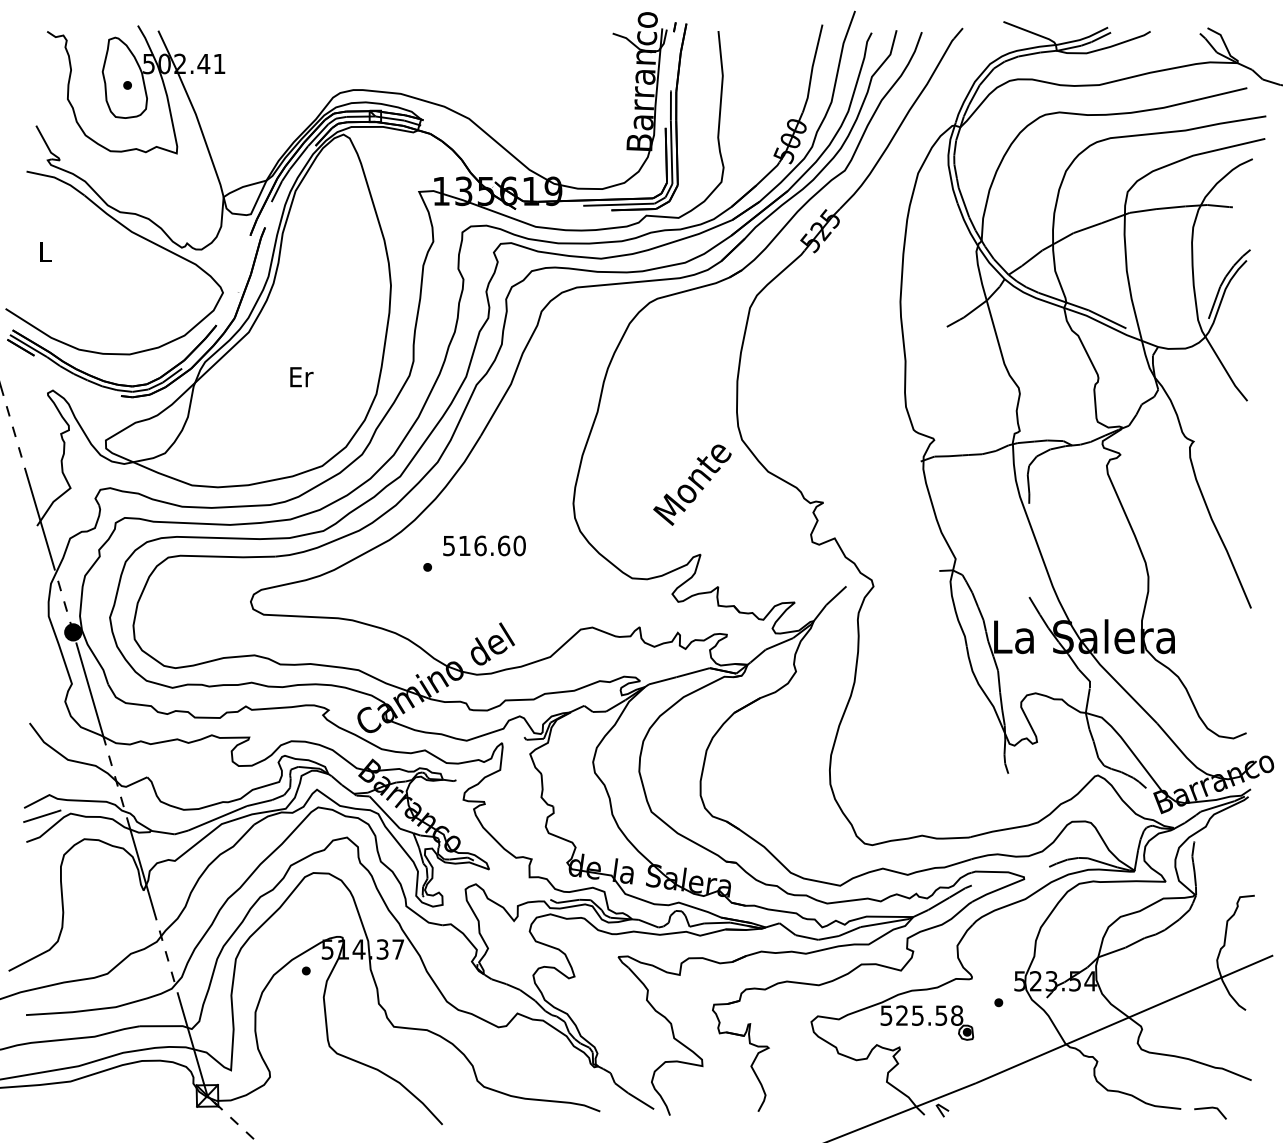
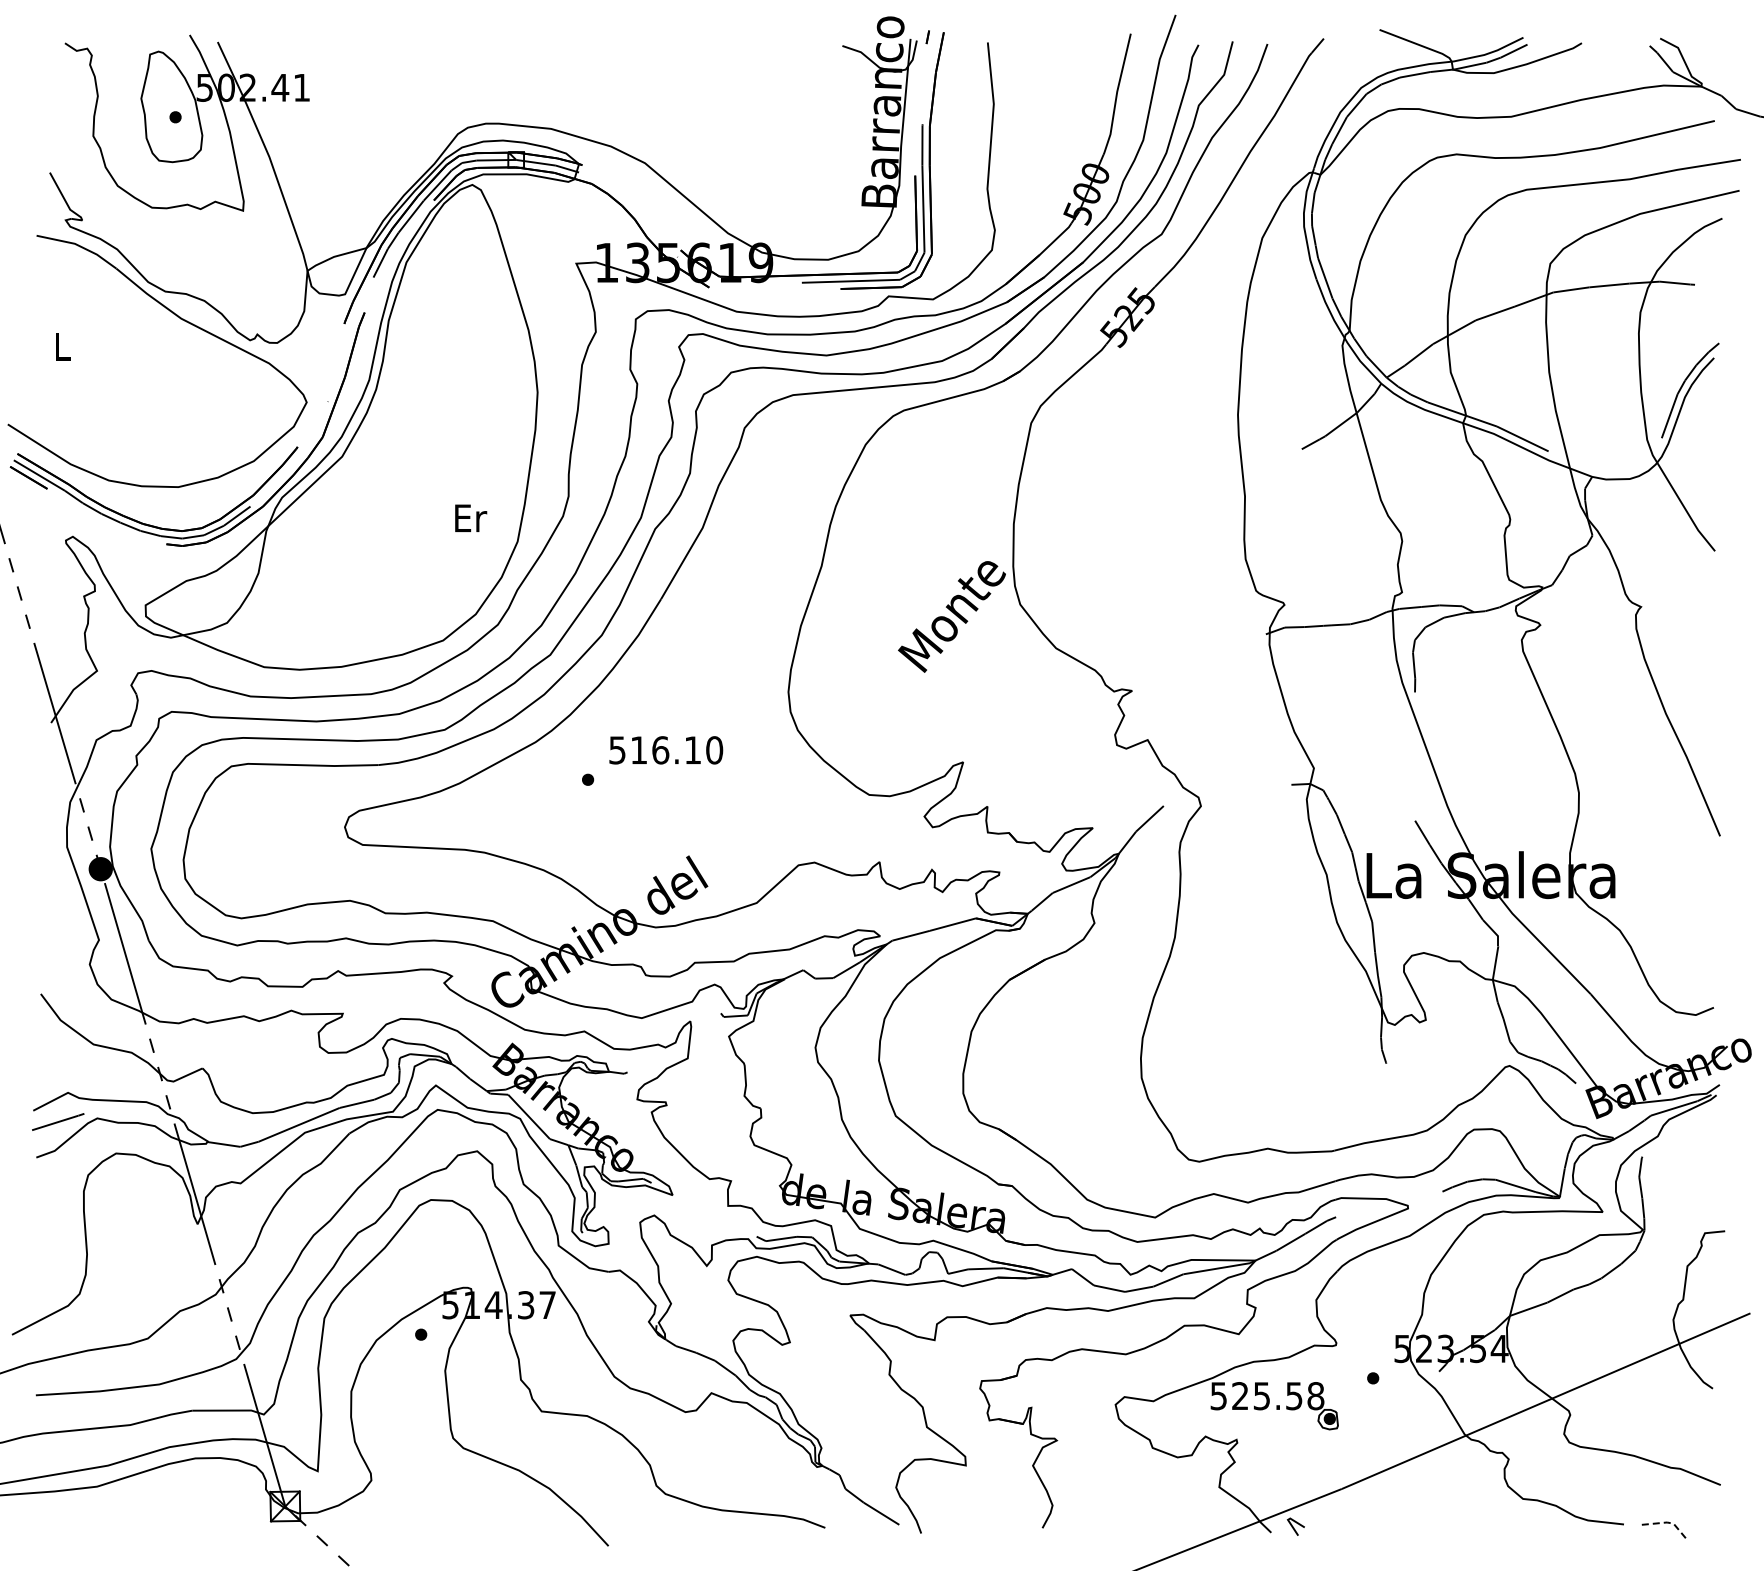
text: (302, 376) -> (471, 517), moved
text: (692, 484) -> (951, 616), moved
text: (503, 546) -> (692, 750), 516.60 -> 516.10
line: (1212, 1107) -> (1667, 1522), solid -> dashed

